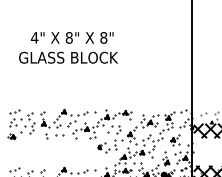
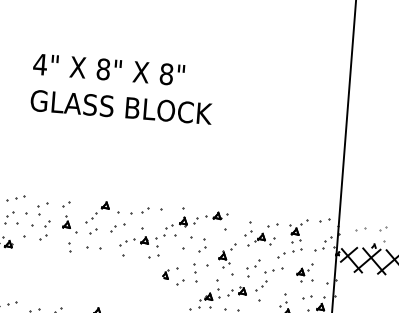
text: (72, 37) -> (109, 69), moved

